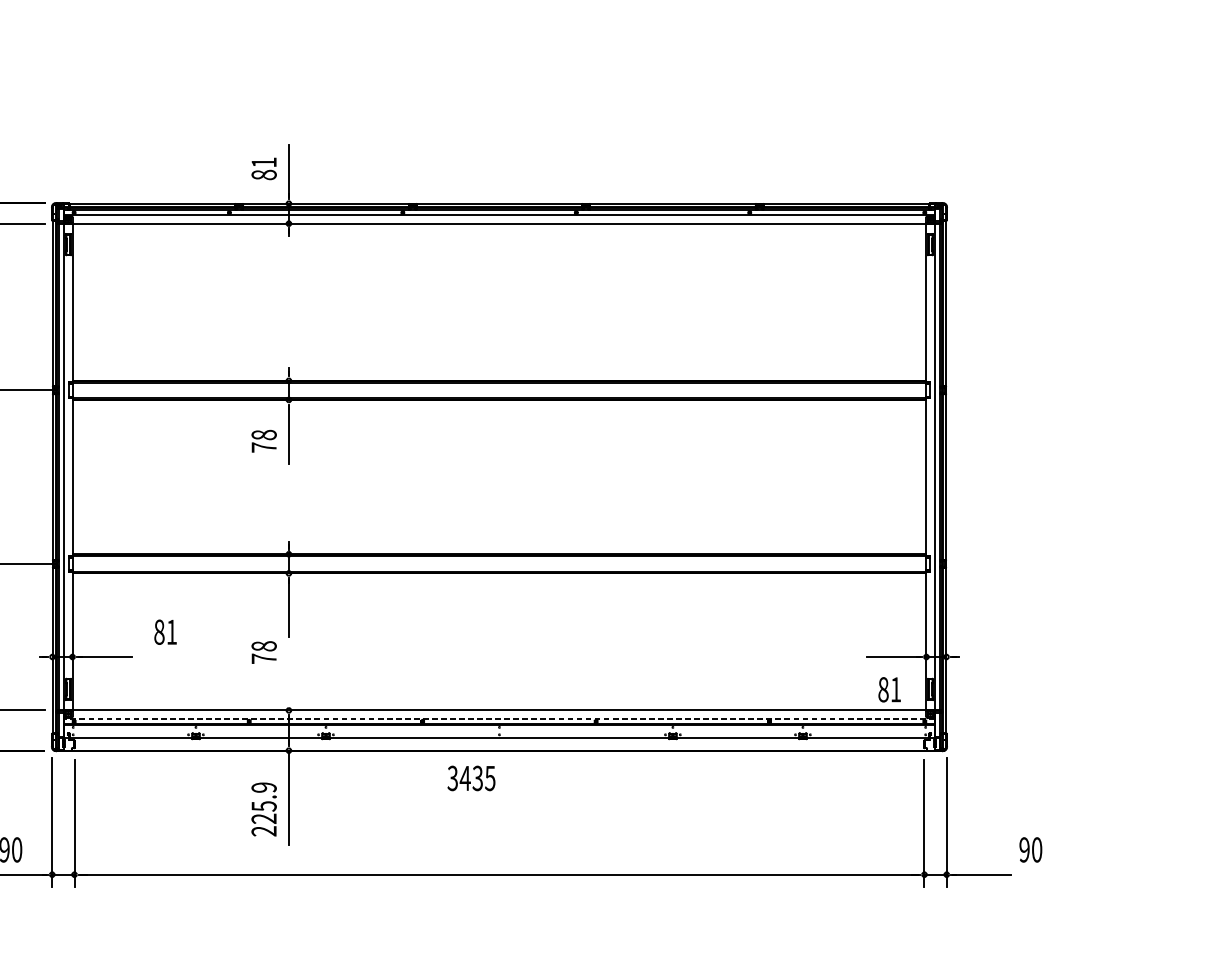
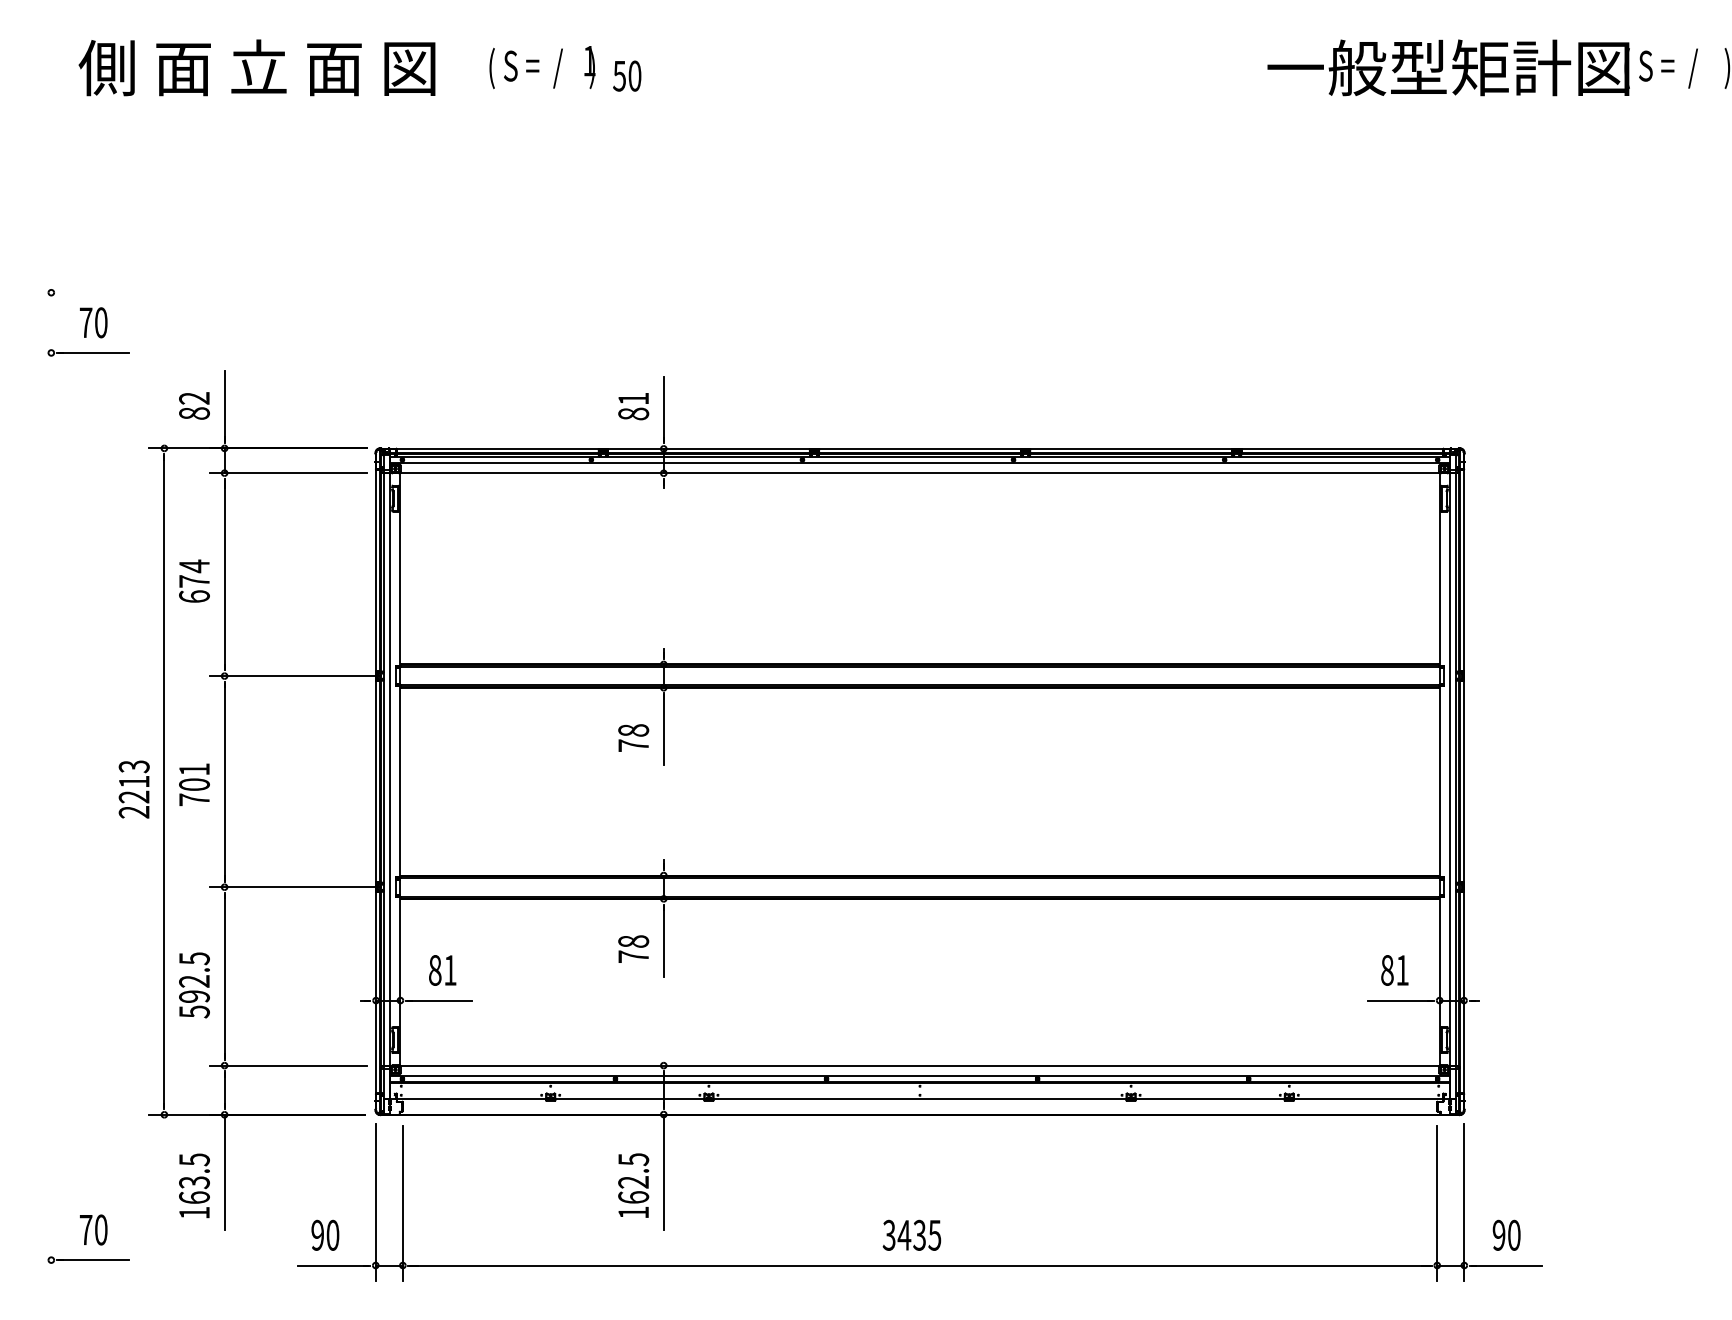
text: (165, 632) -> (442, 970), moved
text: (264, 652) -> (633, 948), moved
text: (889, 689) -> (1394, 970), moved
line: (499, 719) -> (920, 1076), dashed -> solid
text: (471, 777) -> (911, 1234), moved
text: (264, 809) -> (633, 1186), 225.9 -> 162.5
text: (1030, 849) -> (1506, 1234), moved

